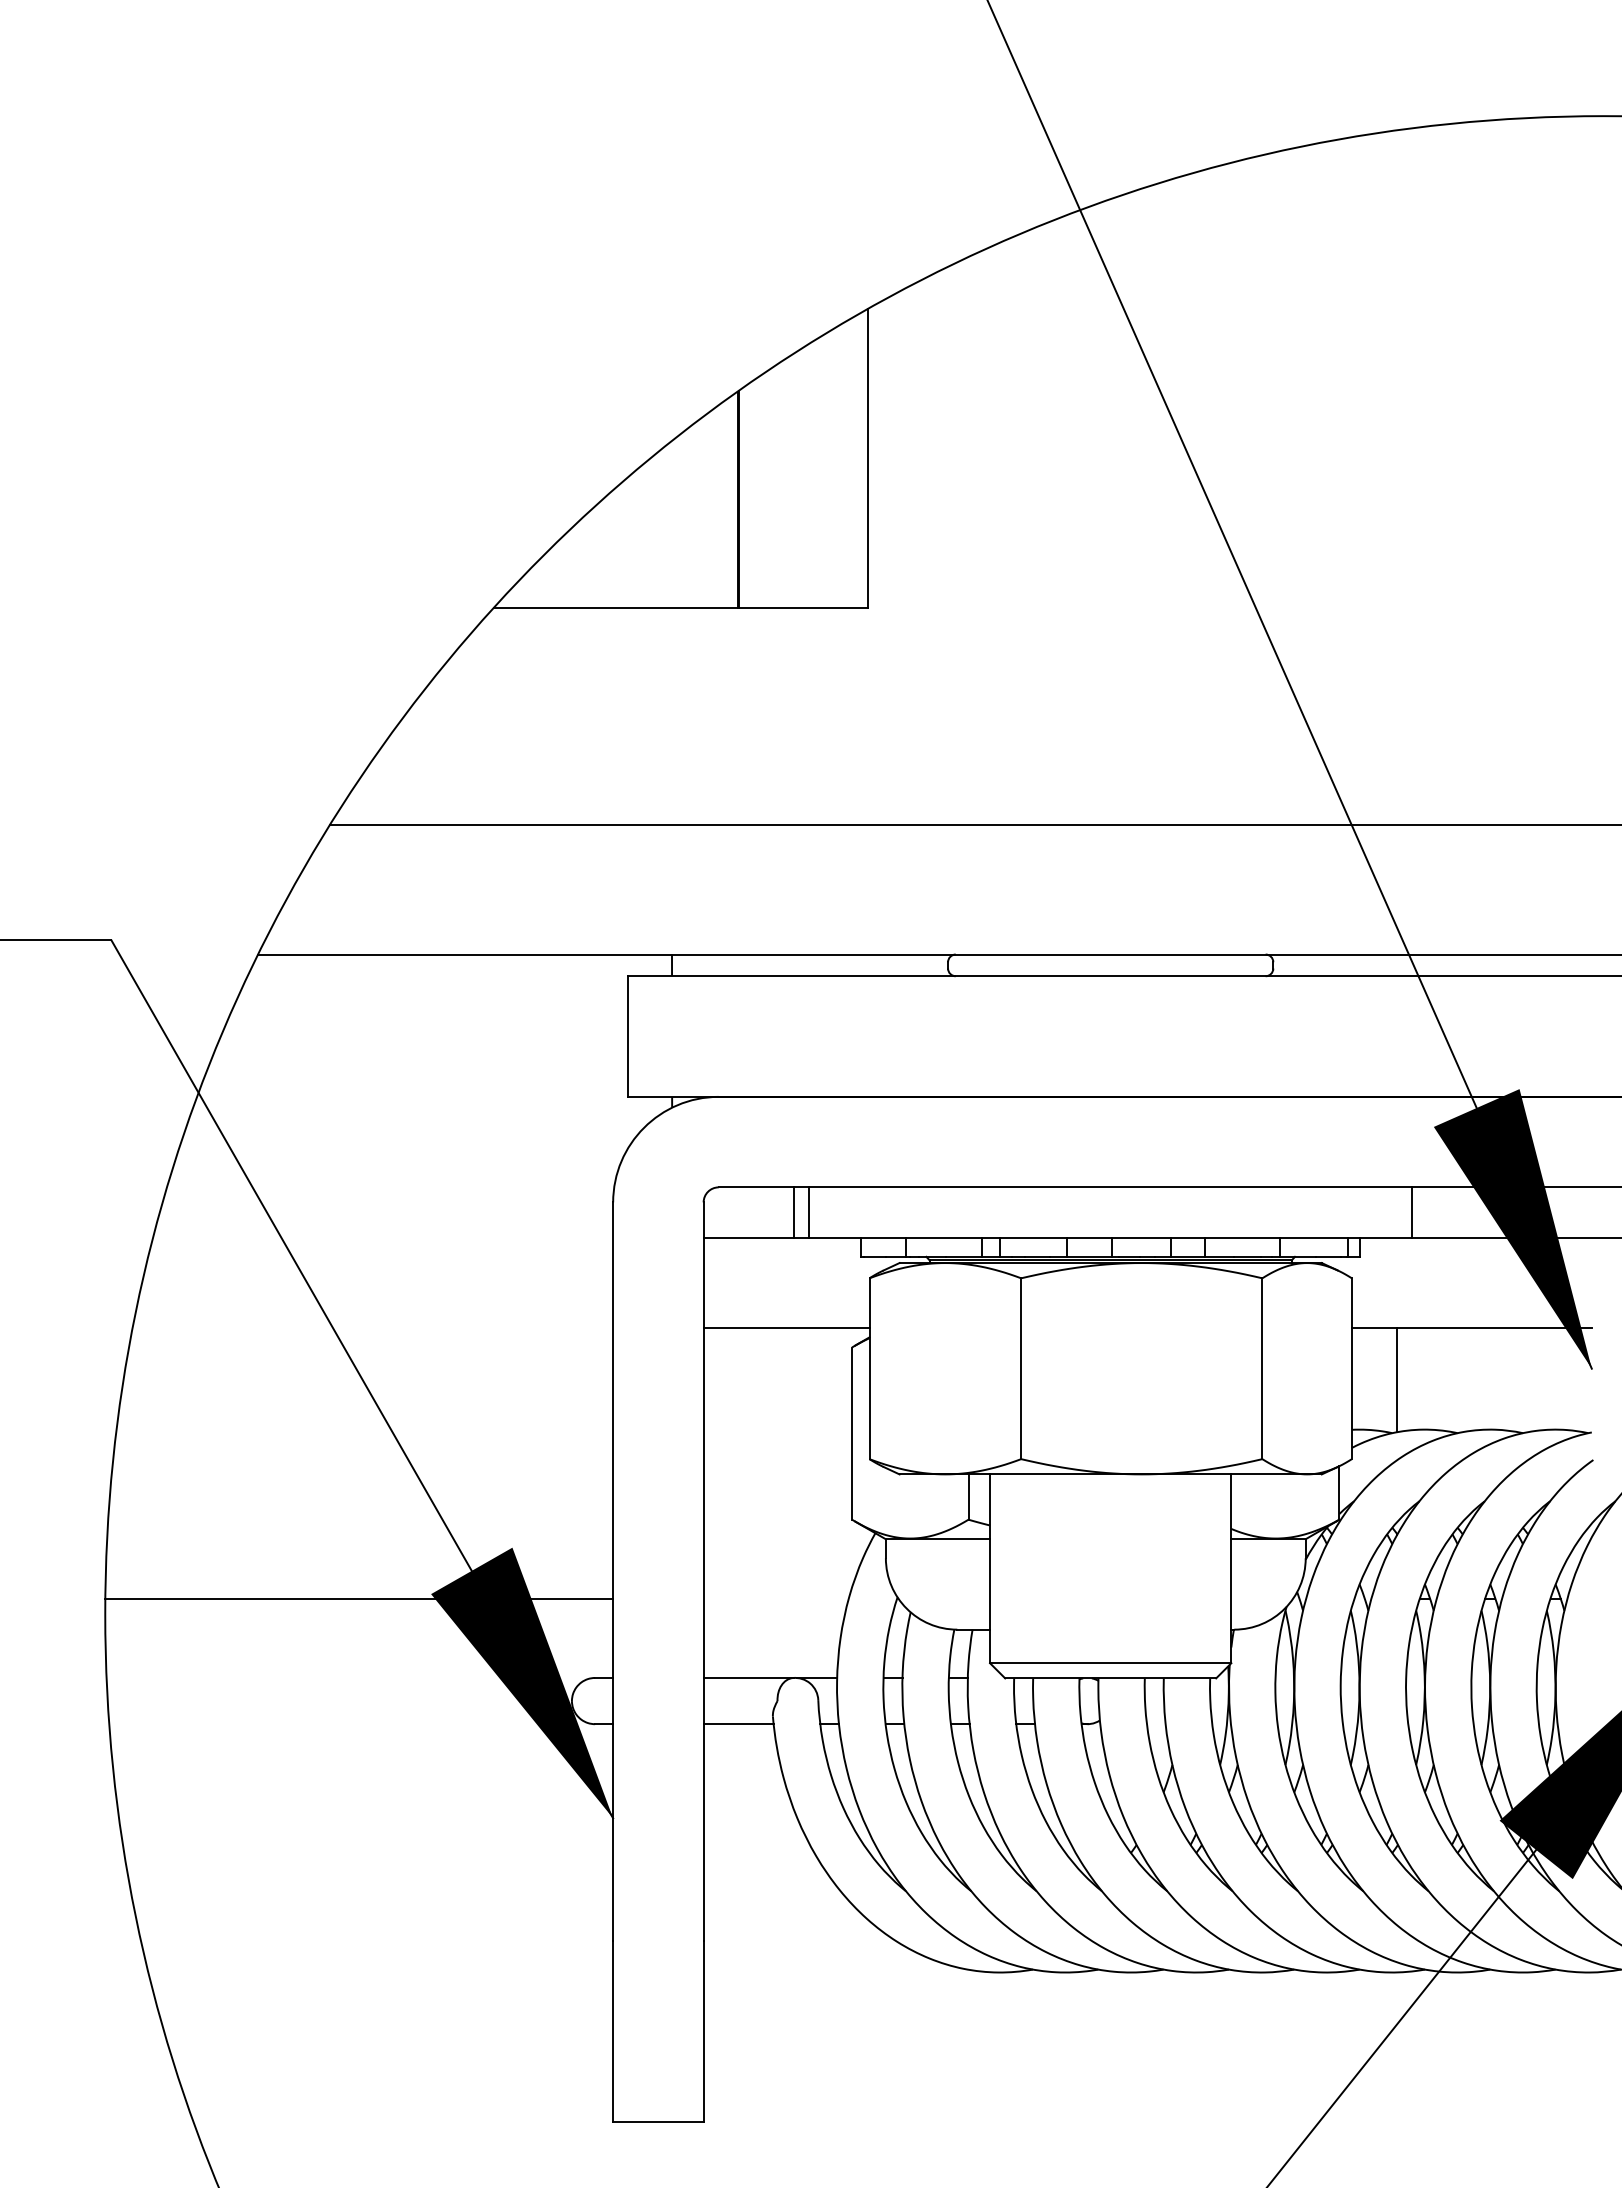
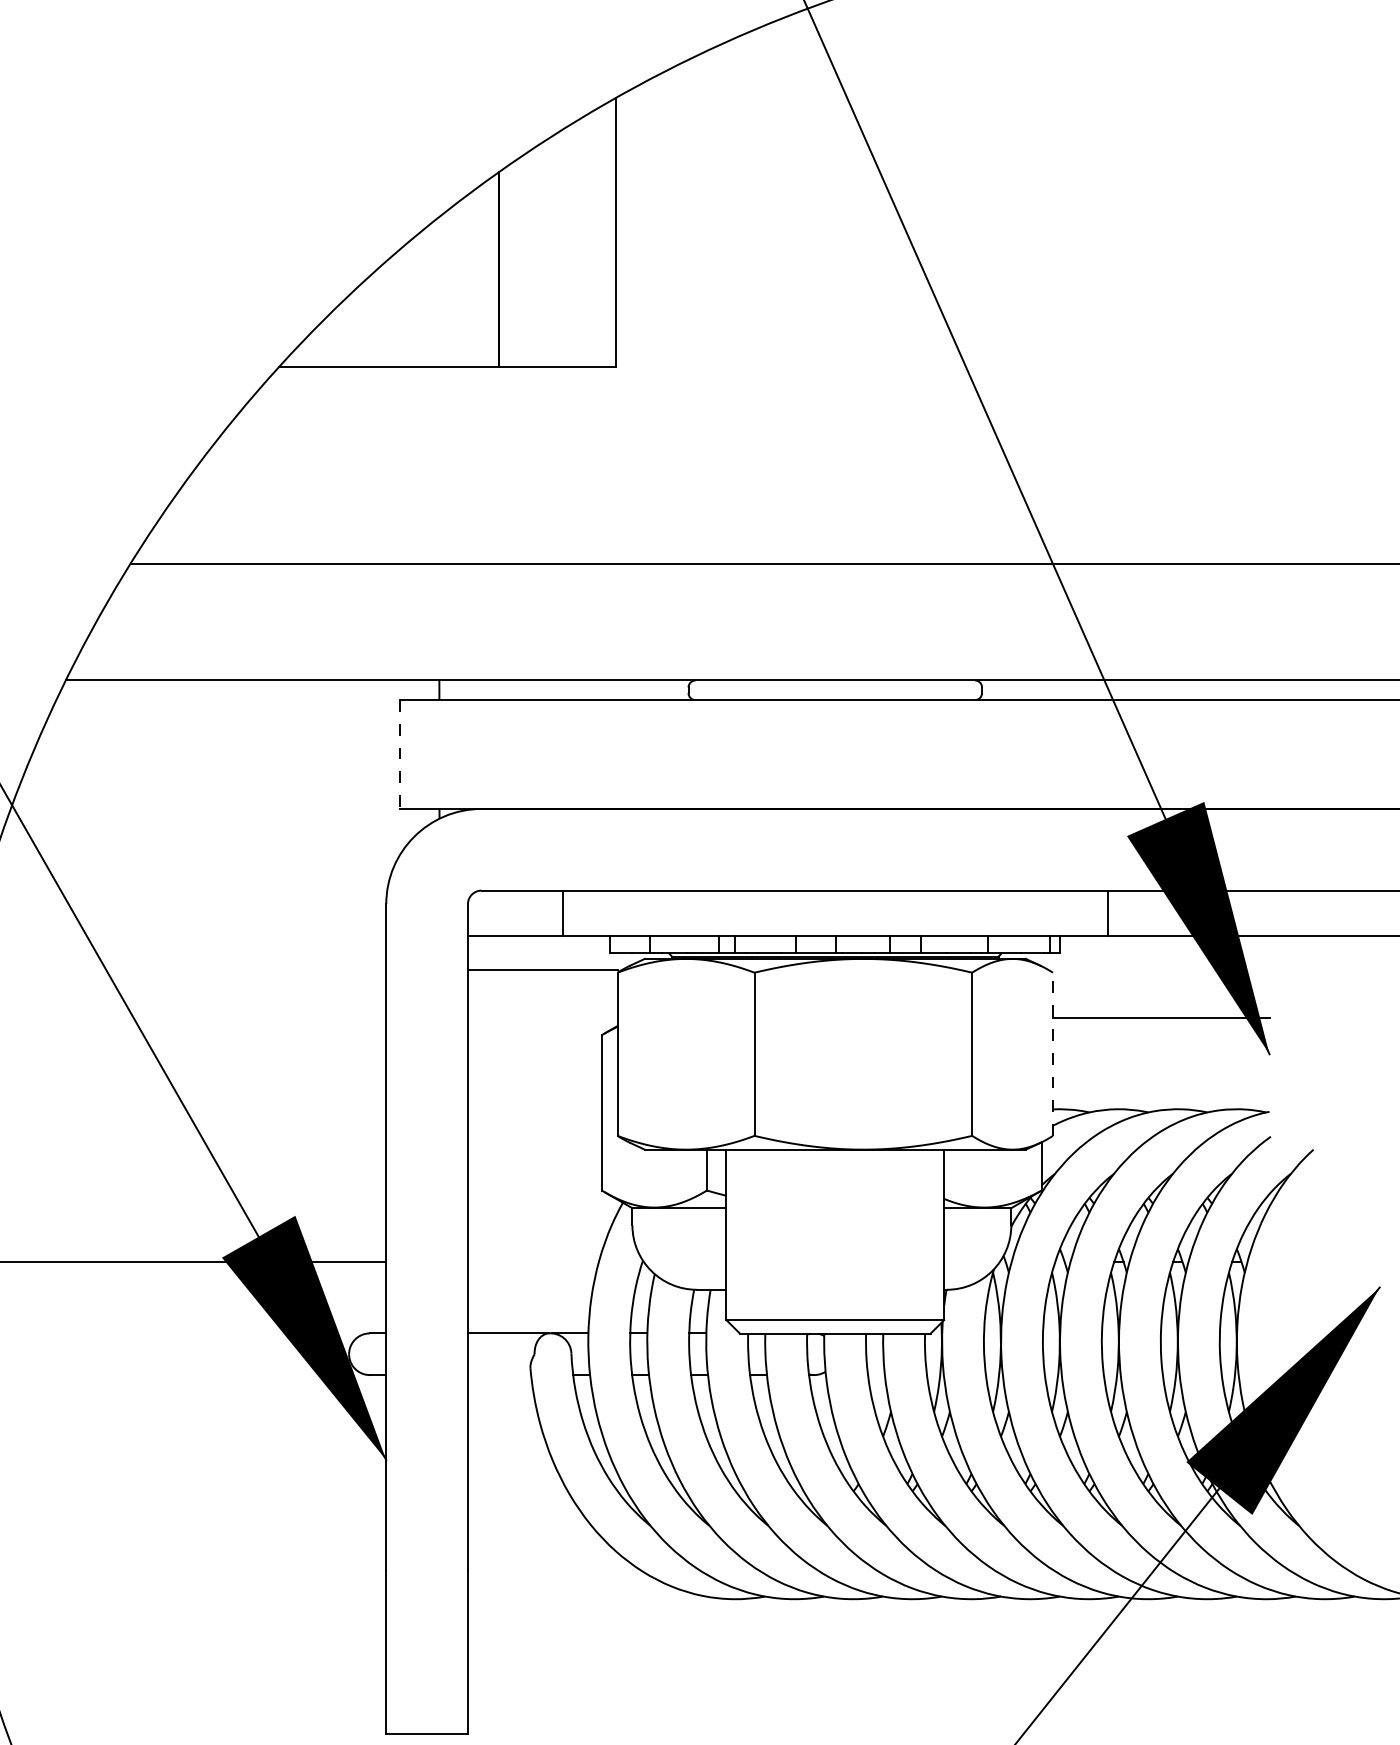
line: (628, 1037) -> (400, 755), solid -> dashed
line: (794, 1212) -> (549, 913), removed
line: (786, 1328) -> (542, 970), moved
line: (1351, 1368) -> (1052, 1054), solid -> dashed
line: (1397, 1380) -> (1094, 1064), removed
line: (738, 1724) -> (499, 1375), removed

